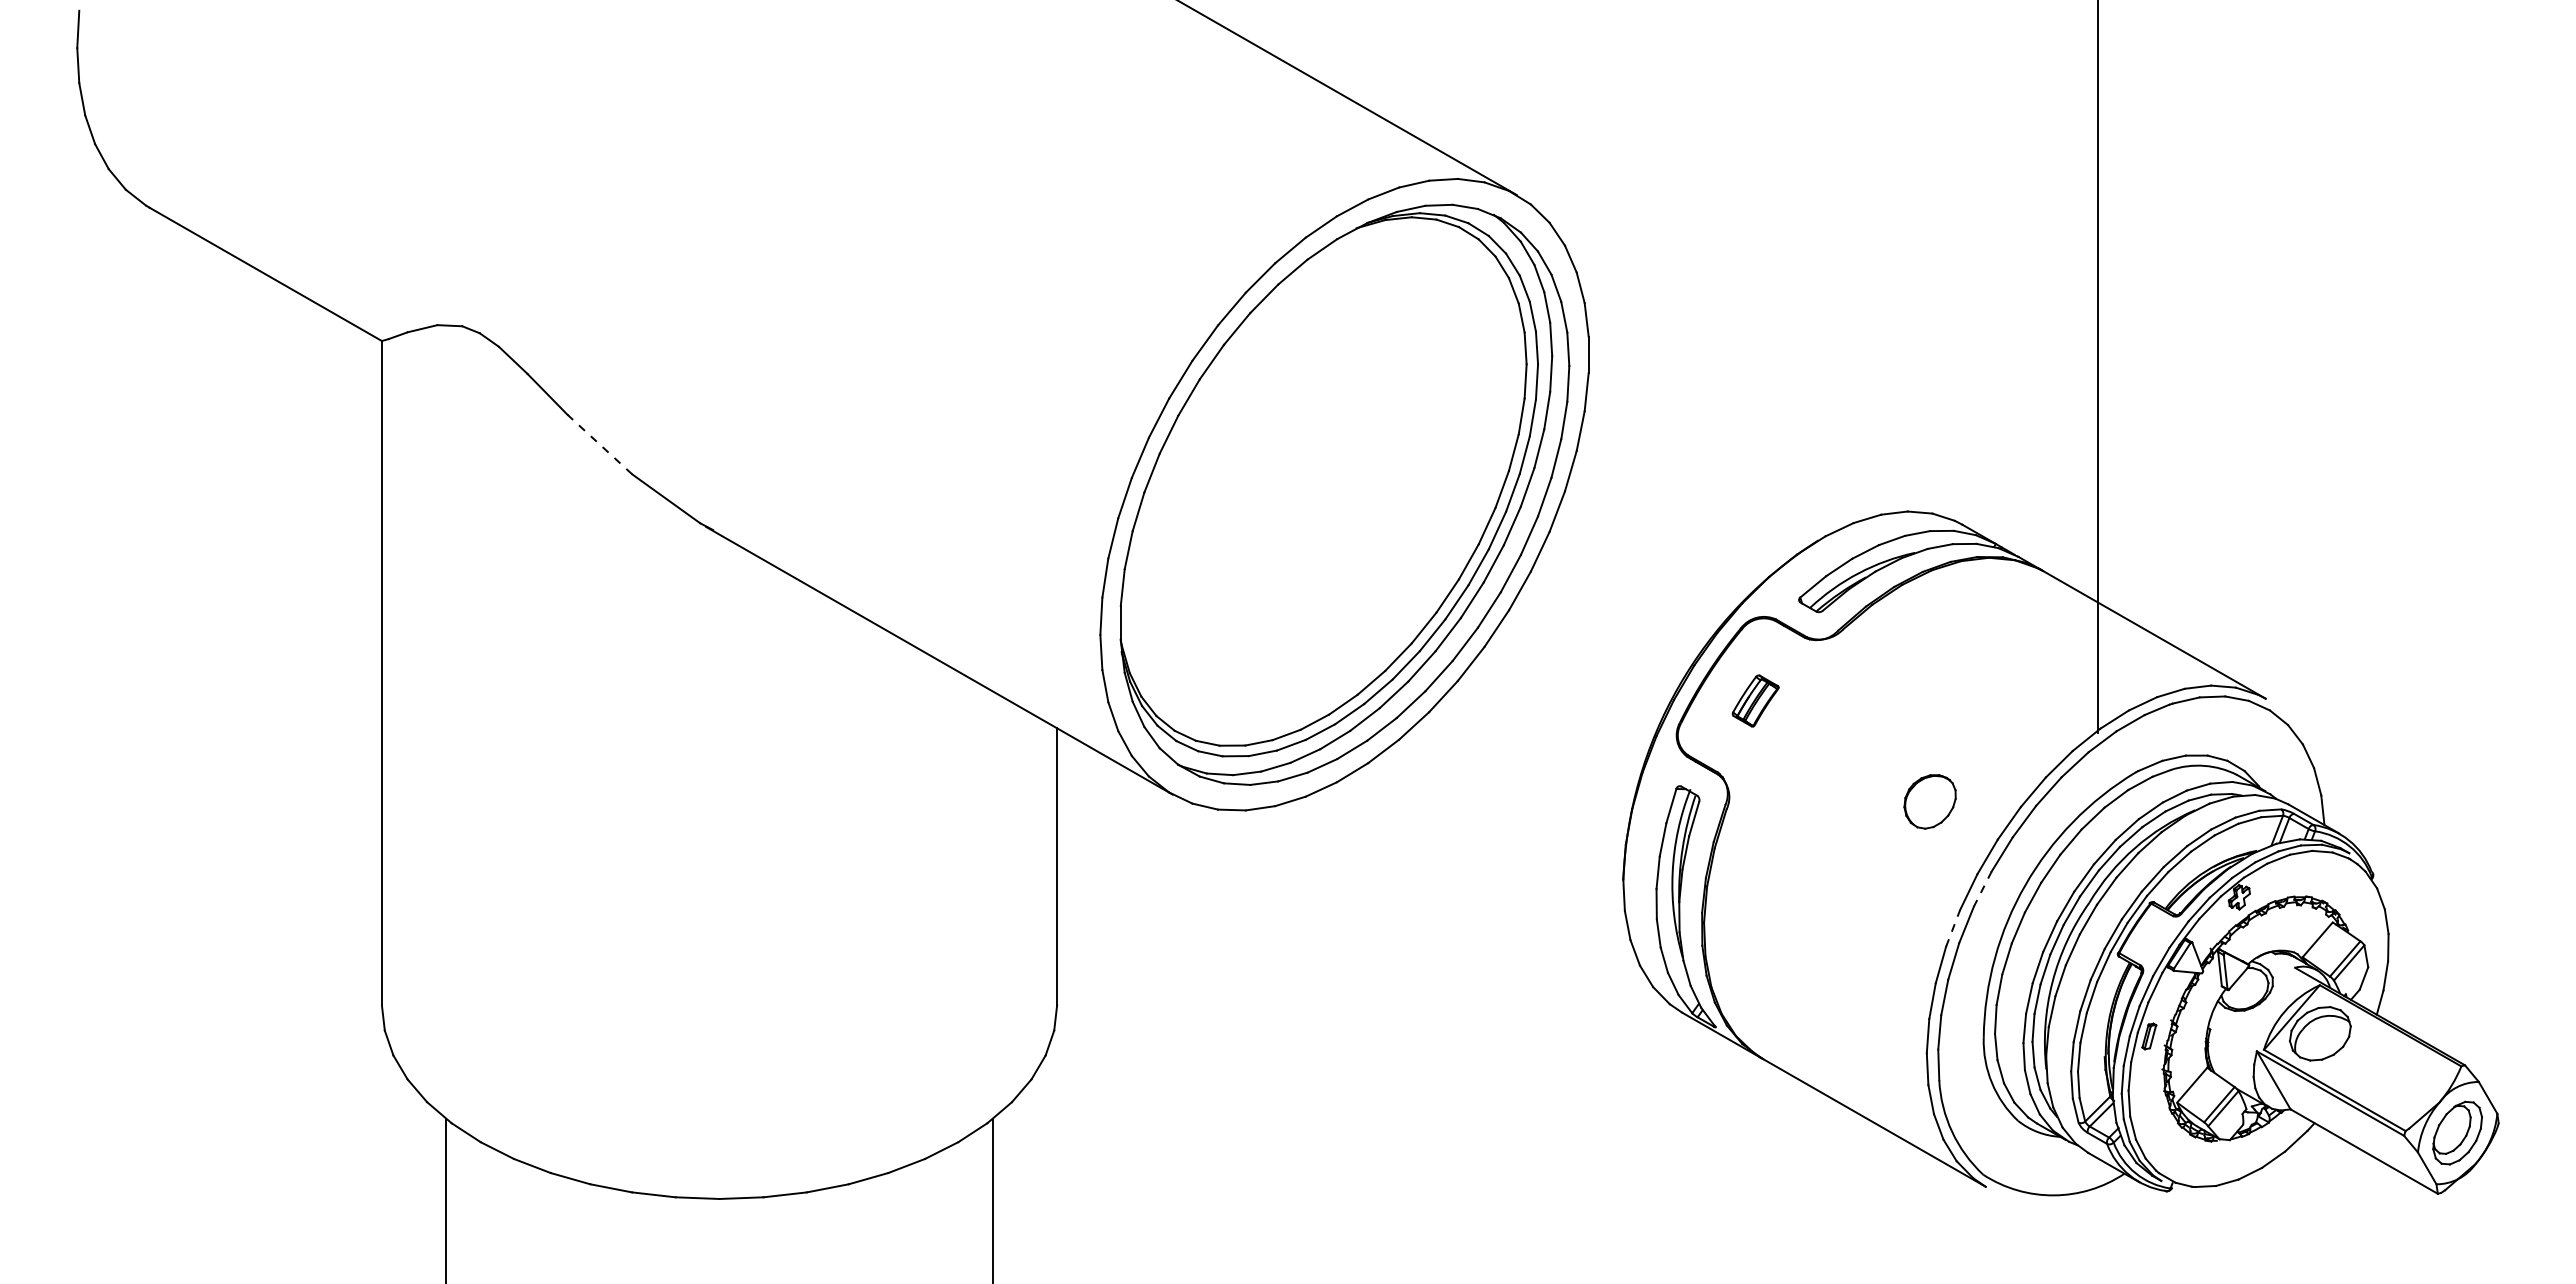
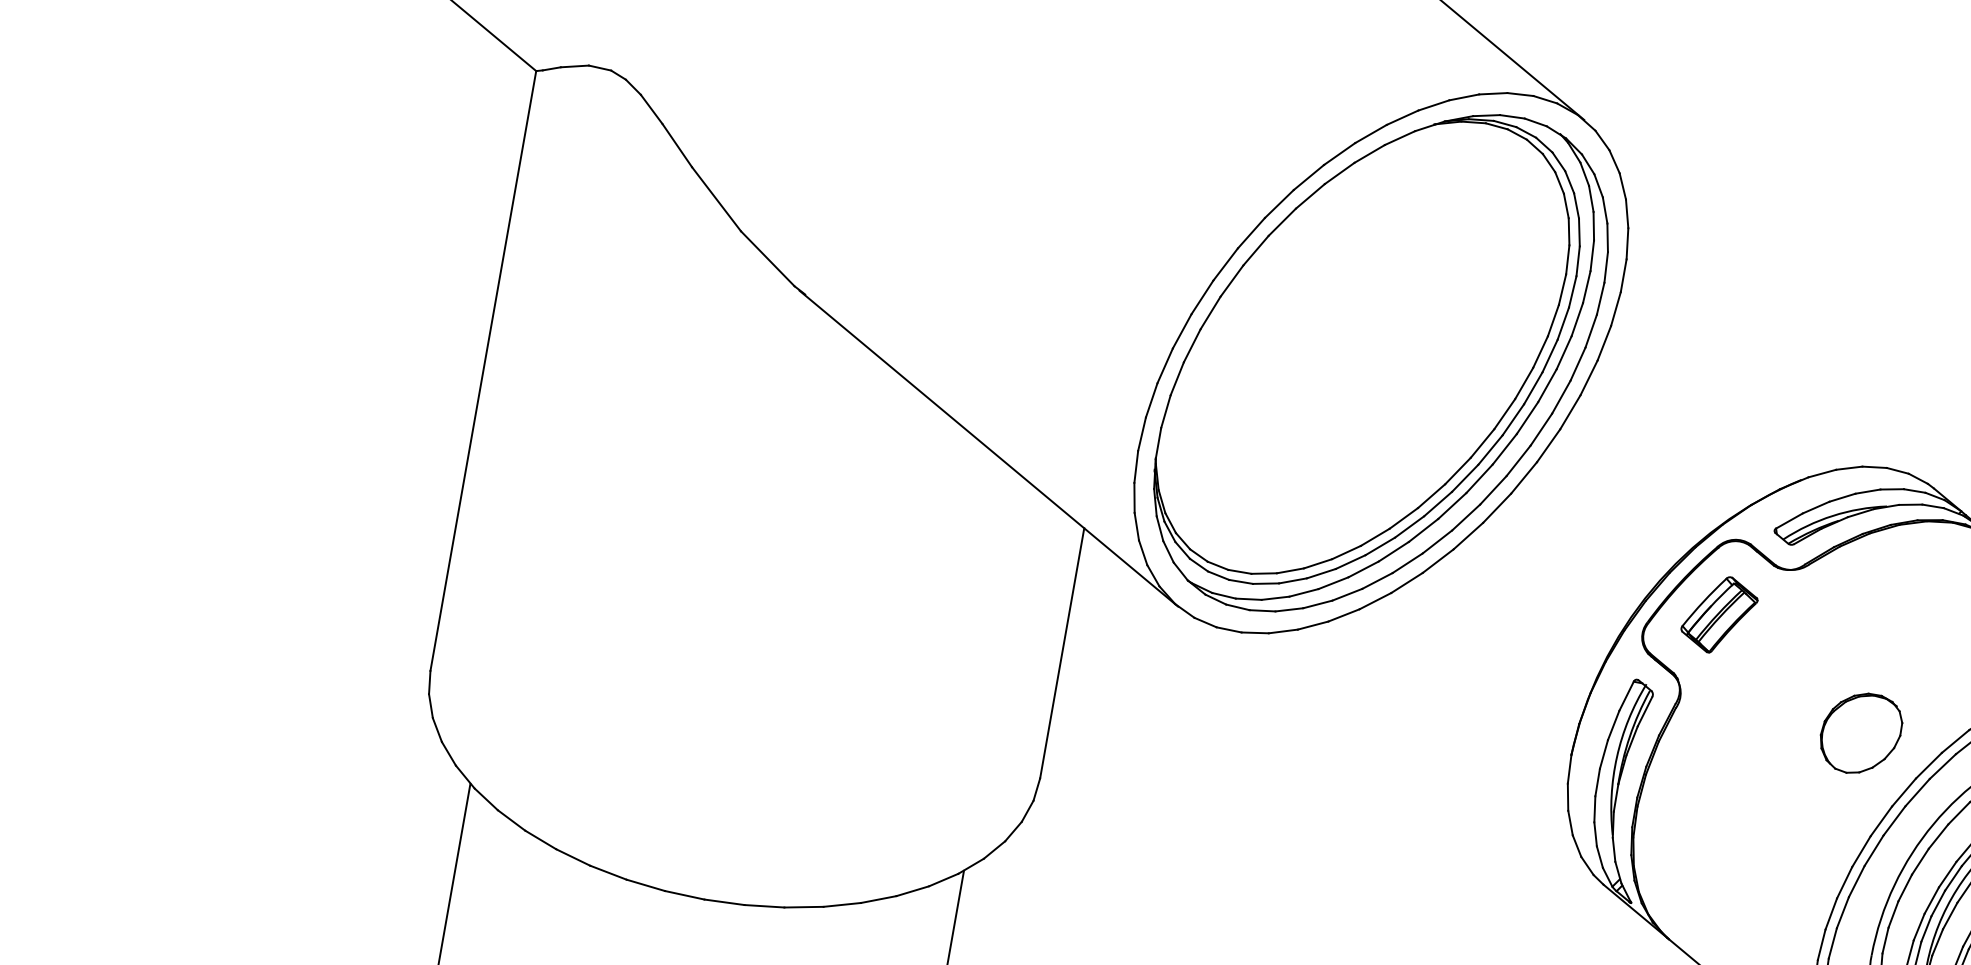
line: (599, 444) -> (716, 199), dashed -> solid
part: (1755, 700) -> (1719, 614), size x1.67
part: (1929, 801) -> (1860, 733), size x1.67
line: (1982, 889) -> (1894, 821), dashed -> solid
line: (1953, 928) -> (1861, 851), dashed -> solid

